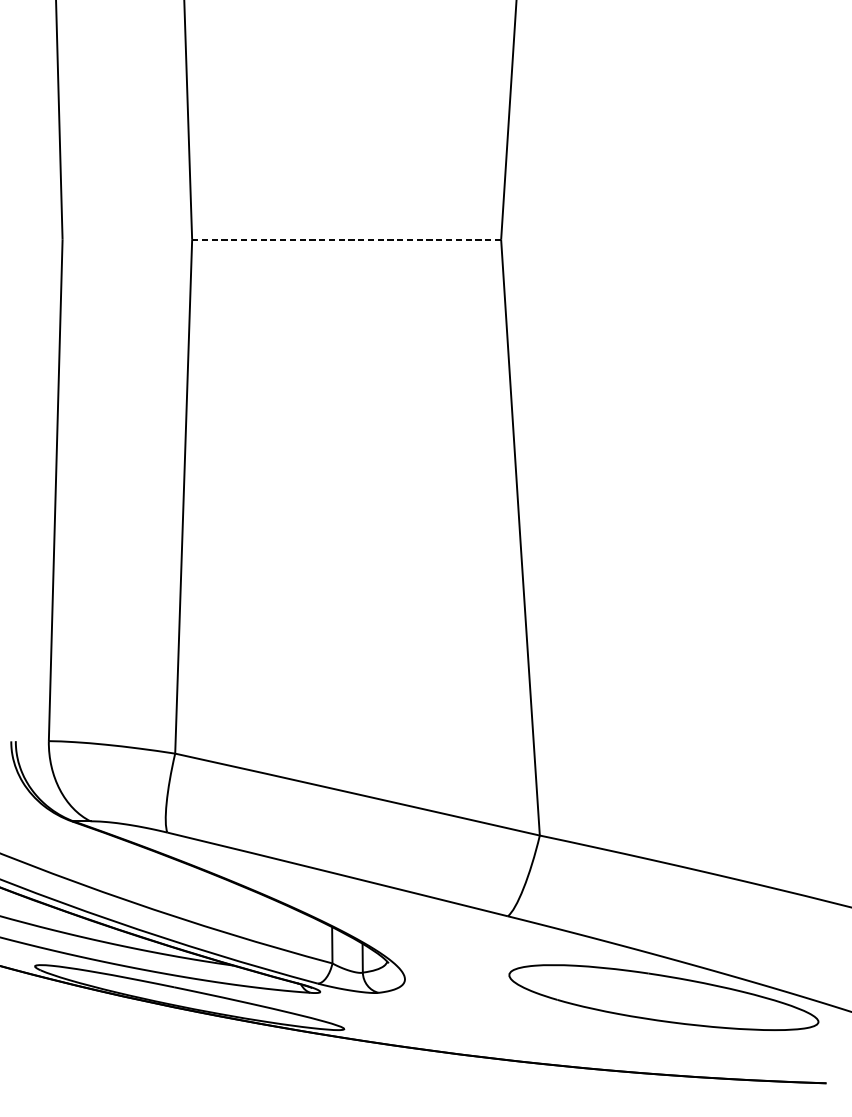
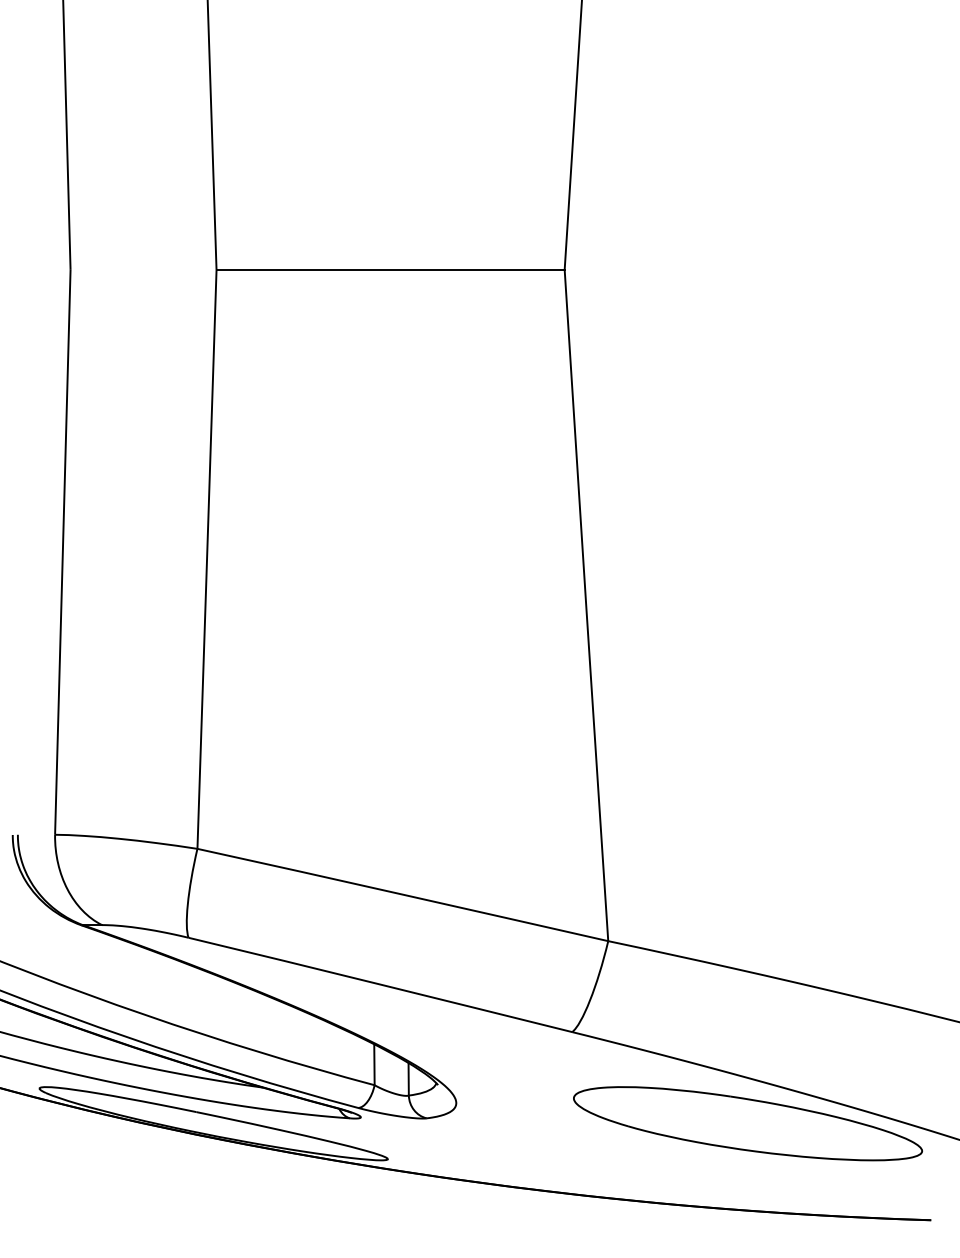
line: (347, 239) -> (391, 269), dashed -> solid

